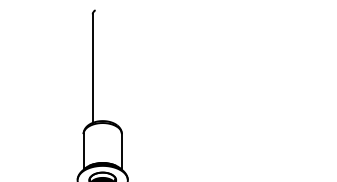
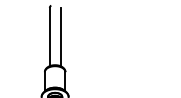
line: (112, 67) -> (60, 36), added

